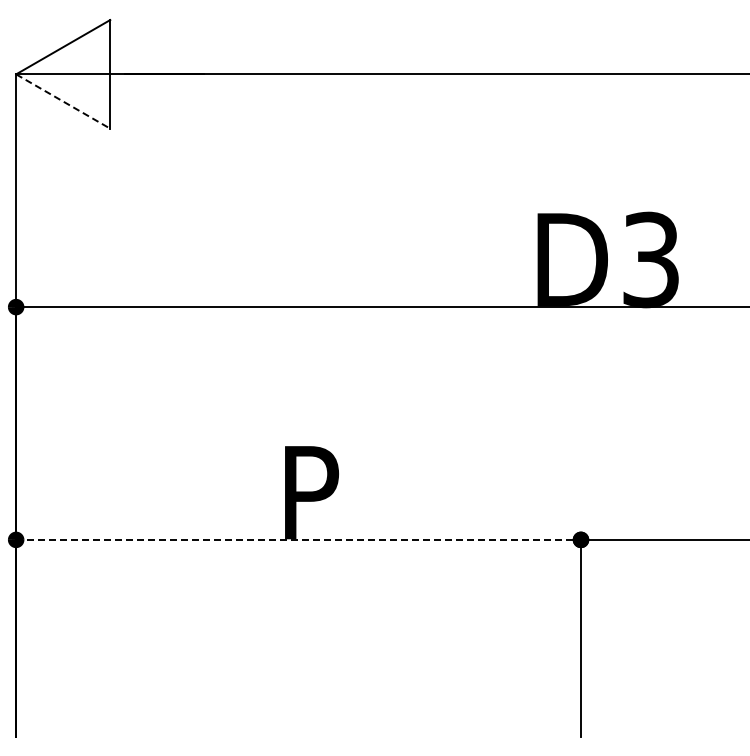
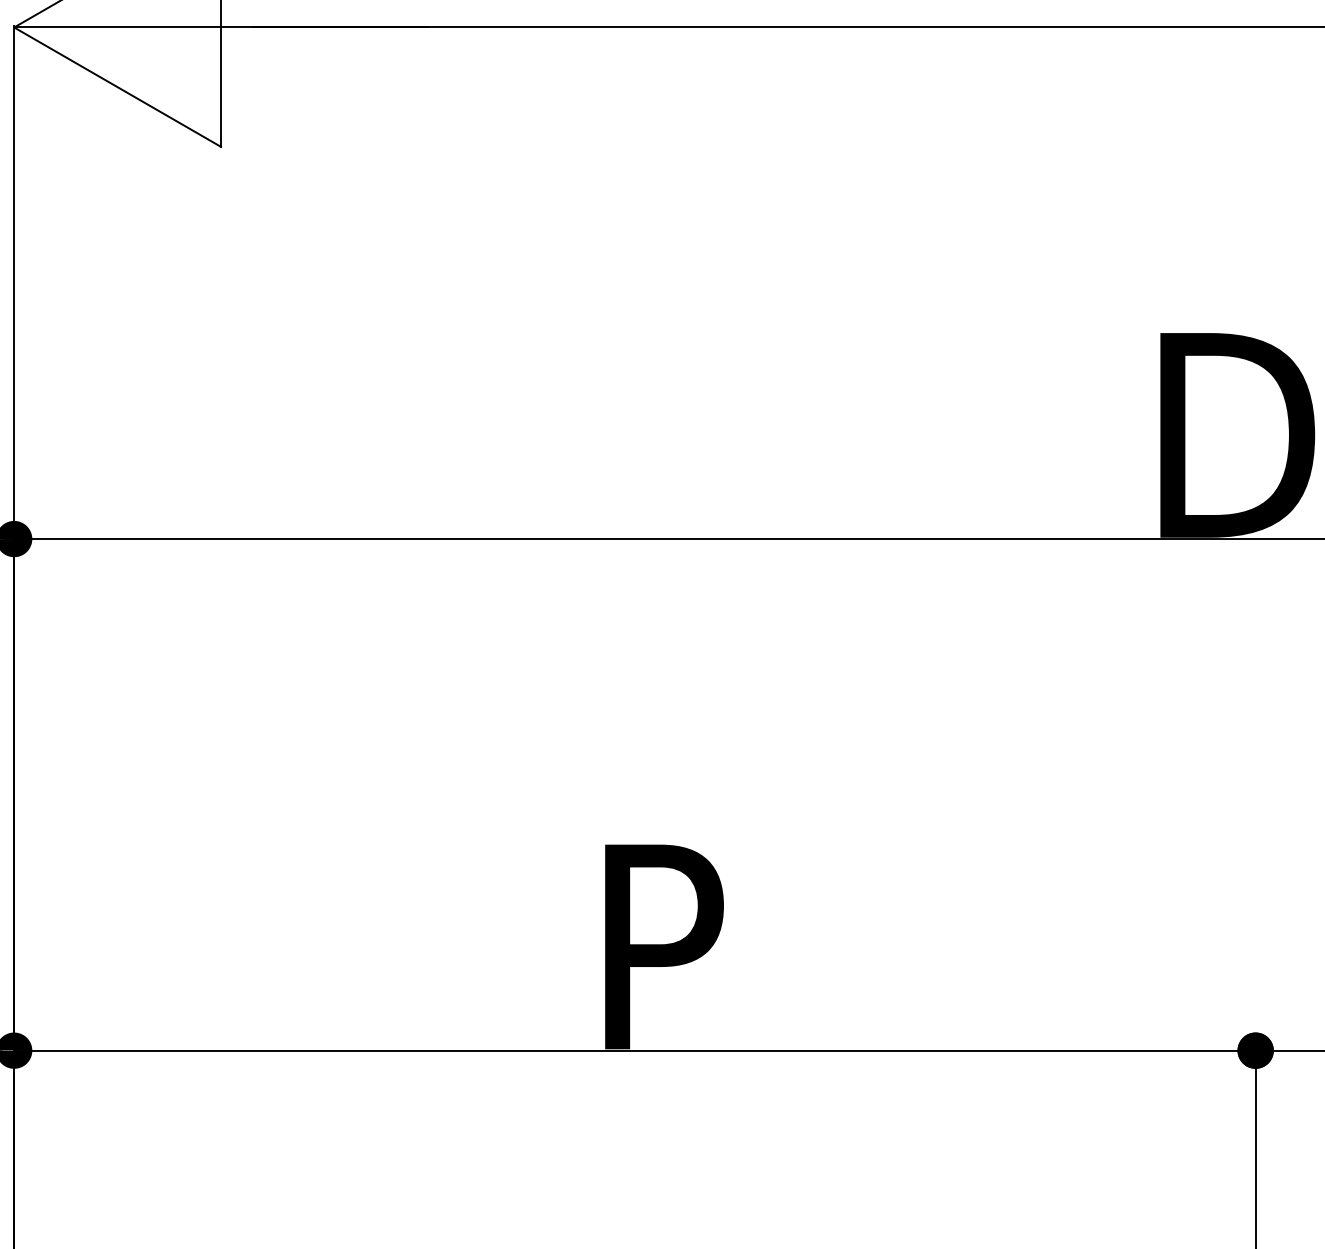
line: (63, 101) -> (118, 87), dashed -> solid
line: (299, 539) -> (636, 1049), dashed -> solid

